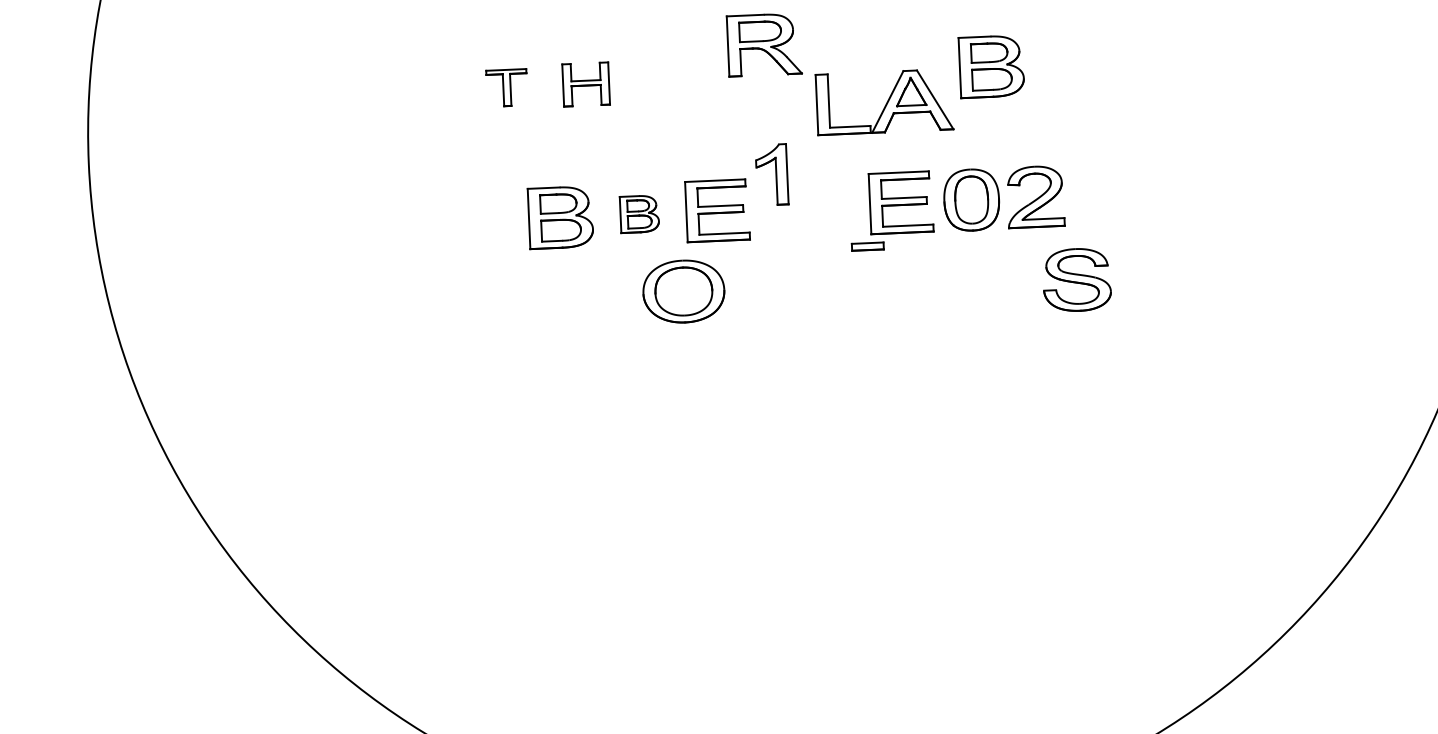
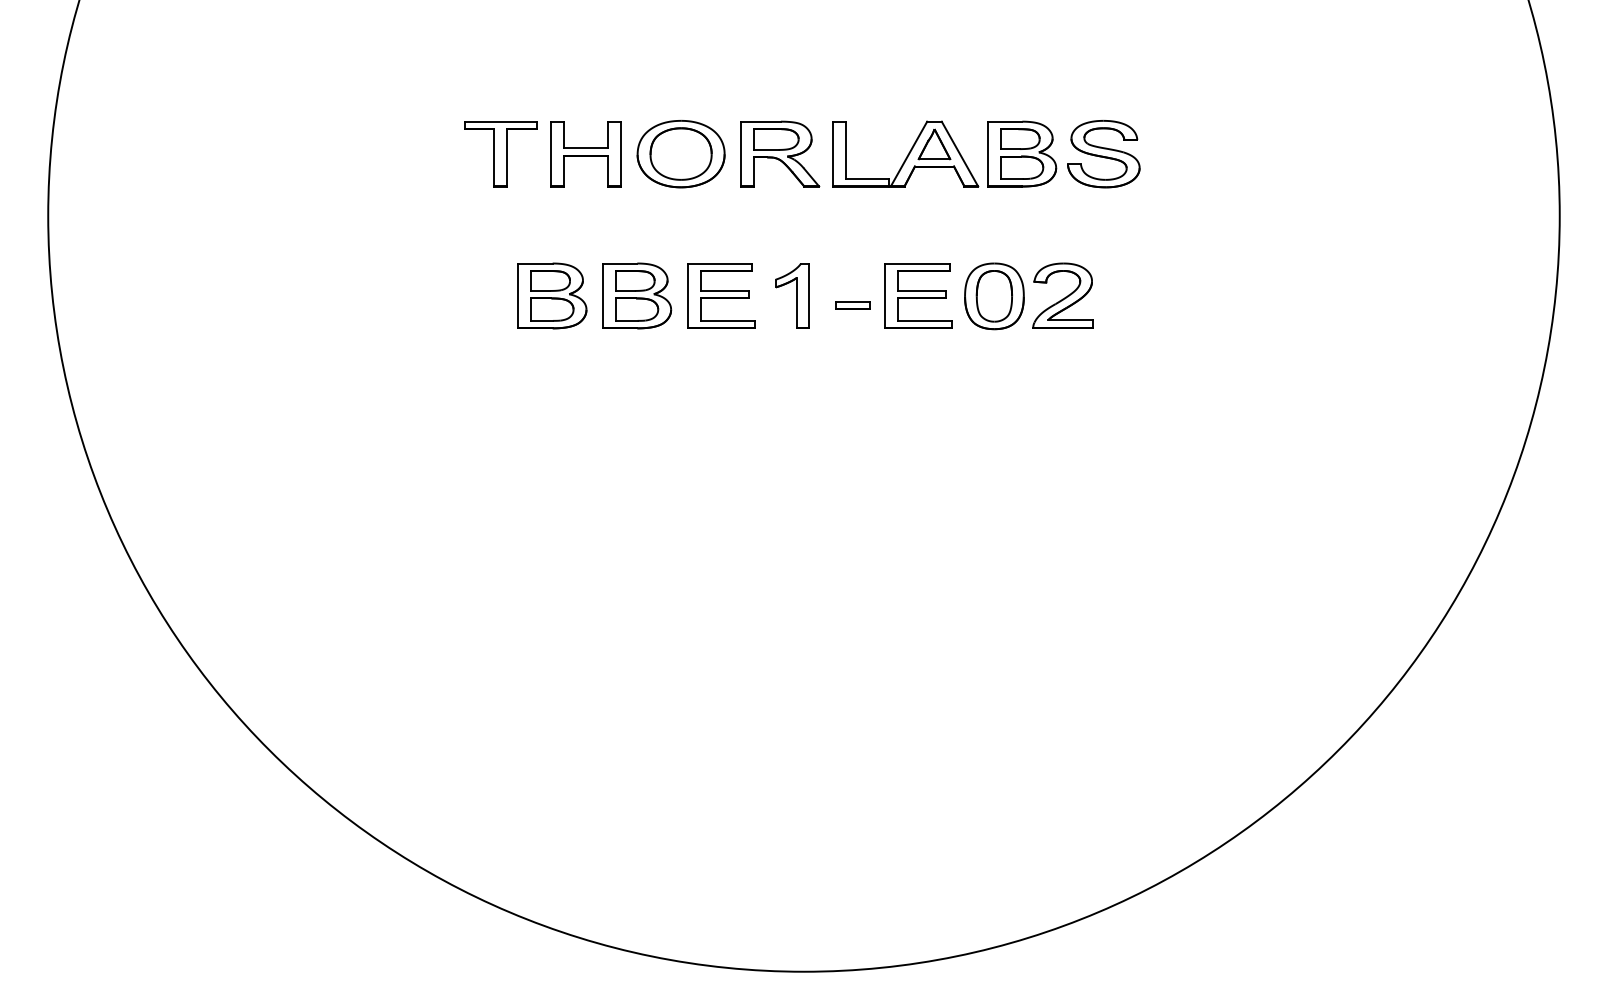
part: (764, 44) -> (780, 153), moved
part: (585, 84) -> (585, 154), size x1.43
part: (506, 88) -> (500, 154), size x1.67
part: (884, 101) -> (905, 153), moved
part: (772, 174) -> (792, 295), moved
part: (639, 213) -> (637, 295), size x1.67
part: (867, 246) -> (852, 305), moved
part: (1076, 280) -> (1103, 154), moved
part: (683, 291) -> (680, 154), moved

